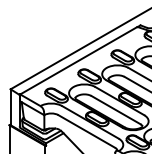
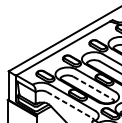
line: (116, 110) -> (93, 88), solid -> dashed
line: (86, 131) -> (69, 105), solid -> dashed

